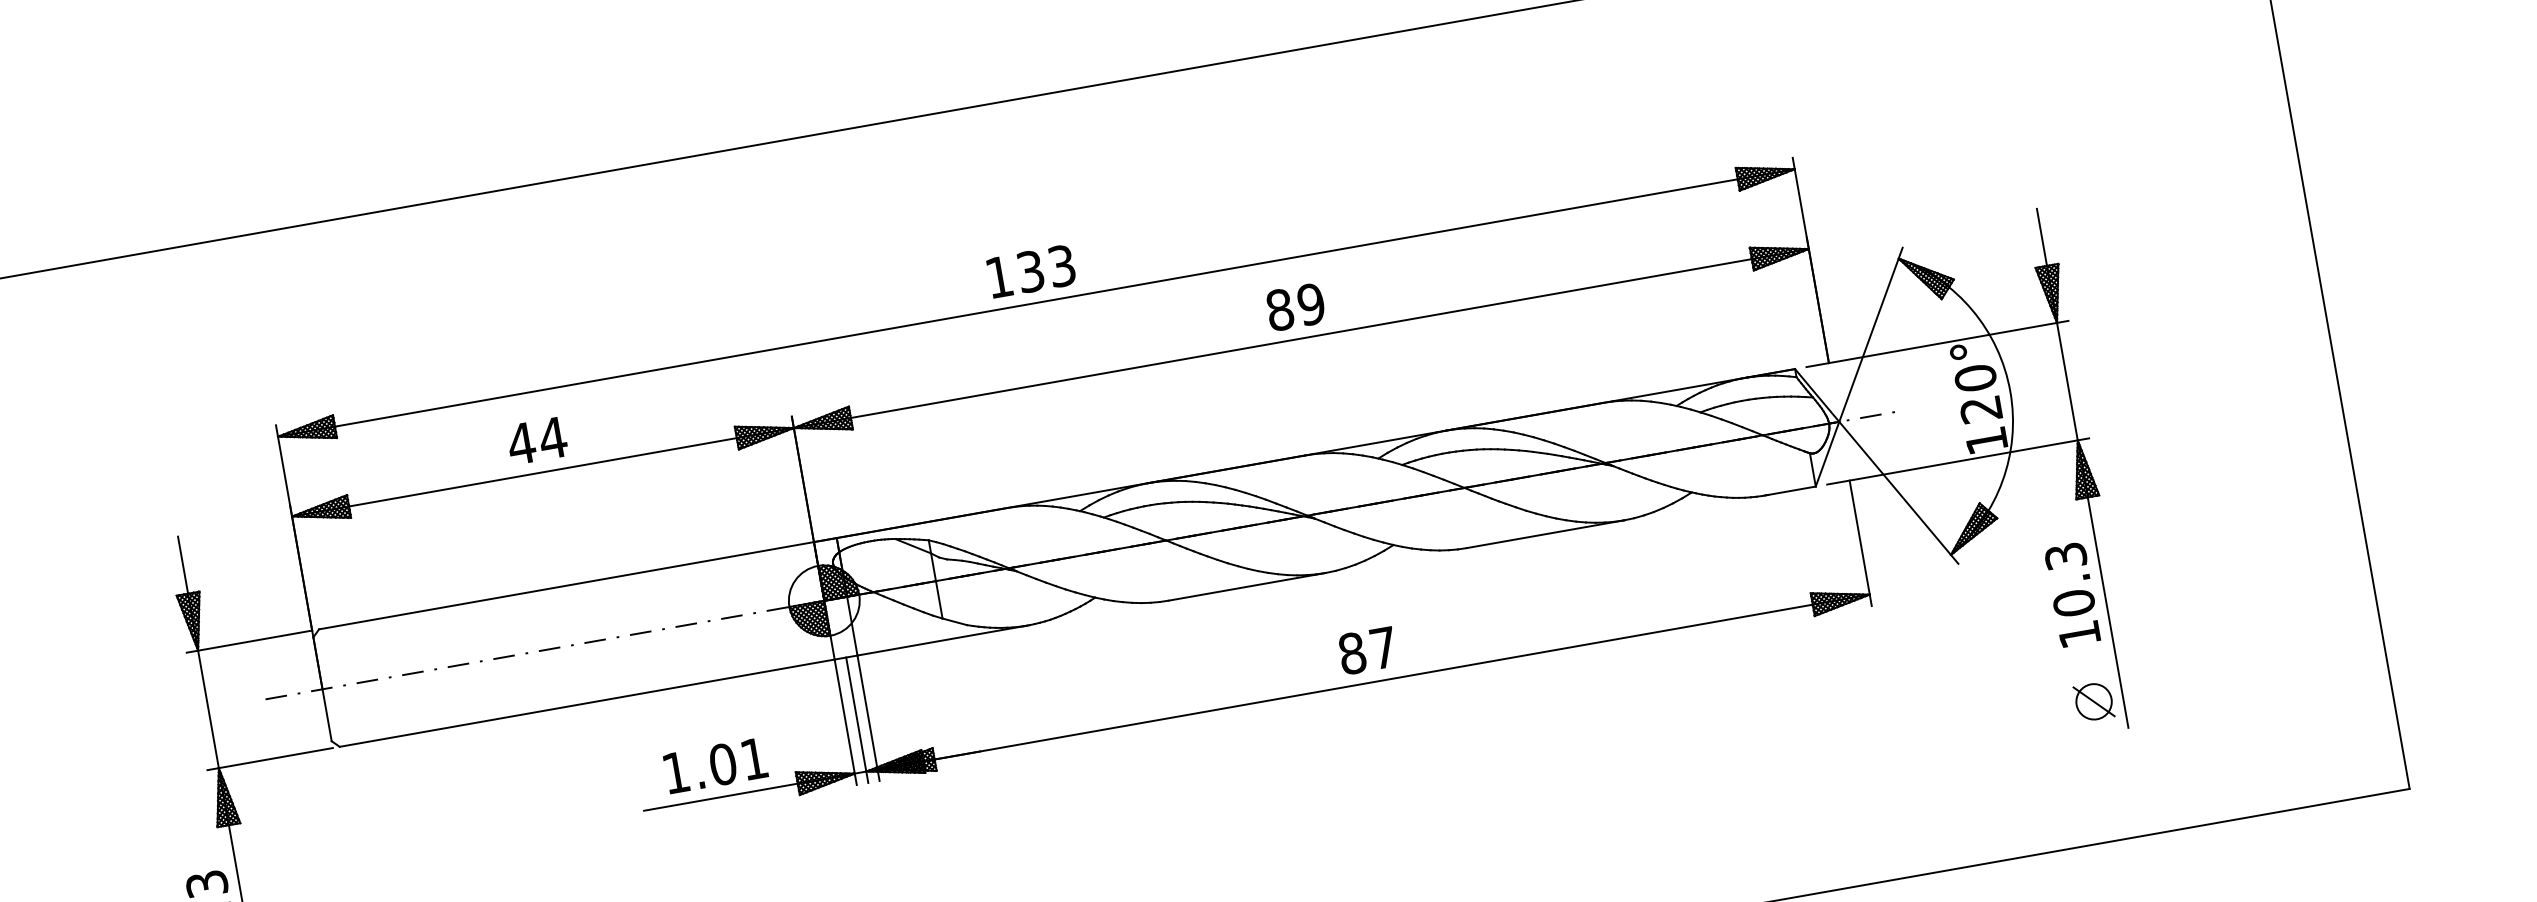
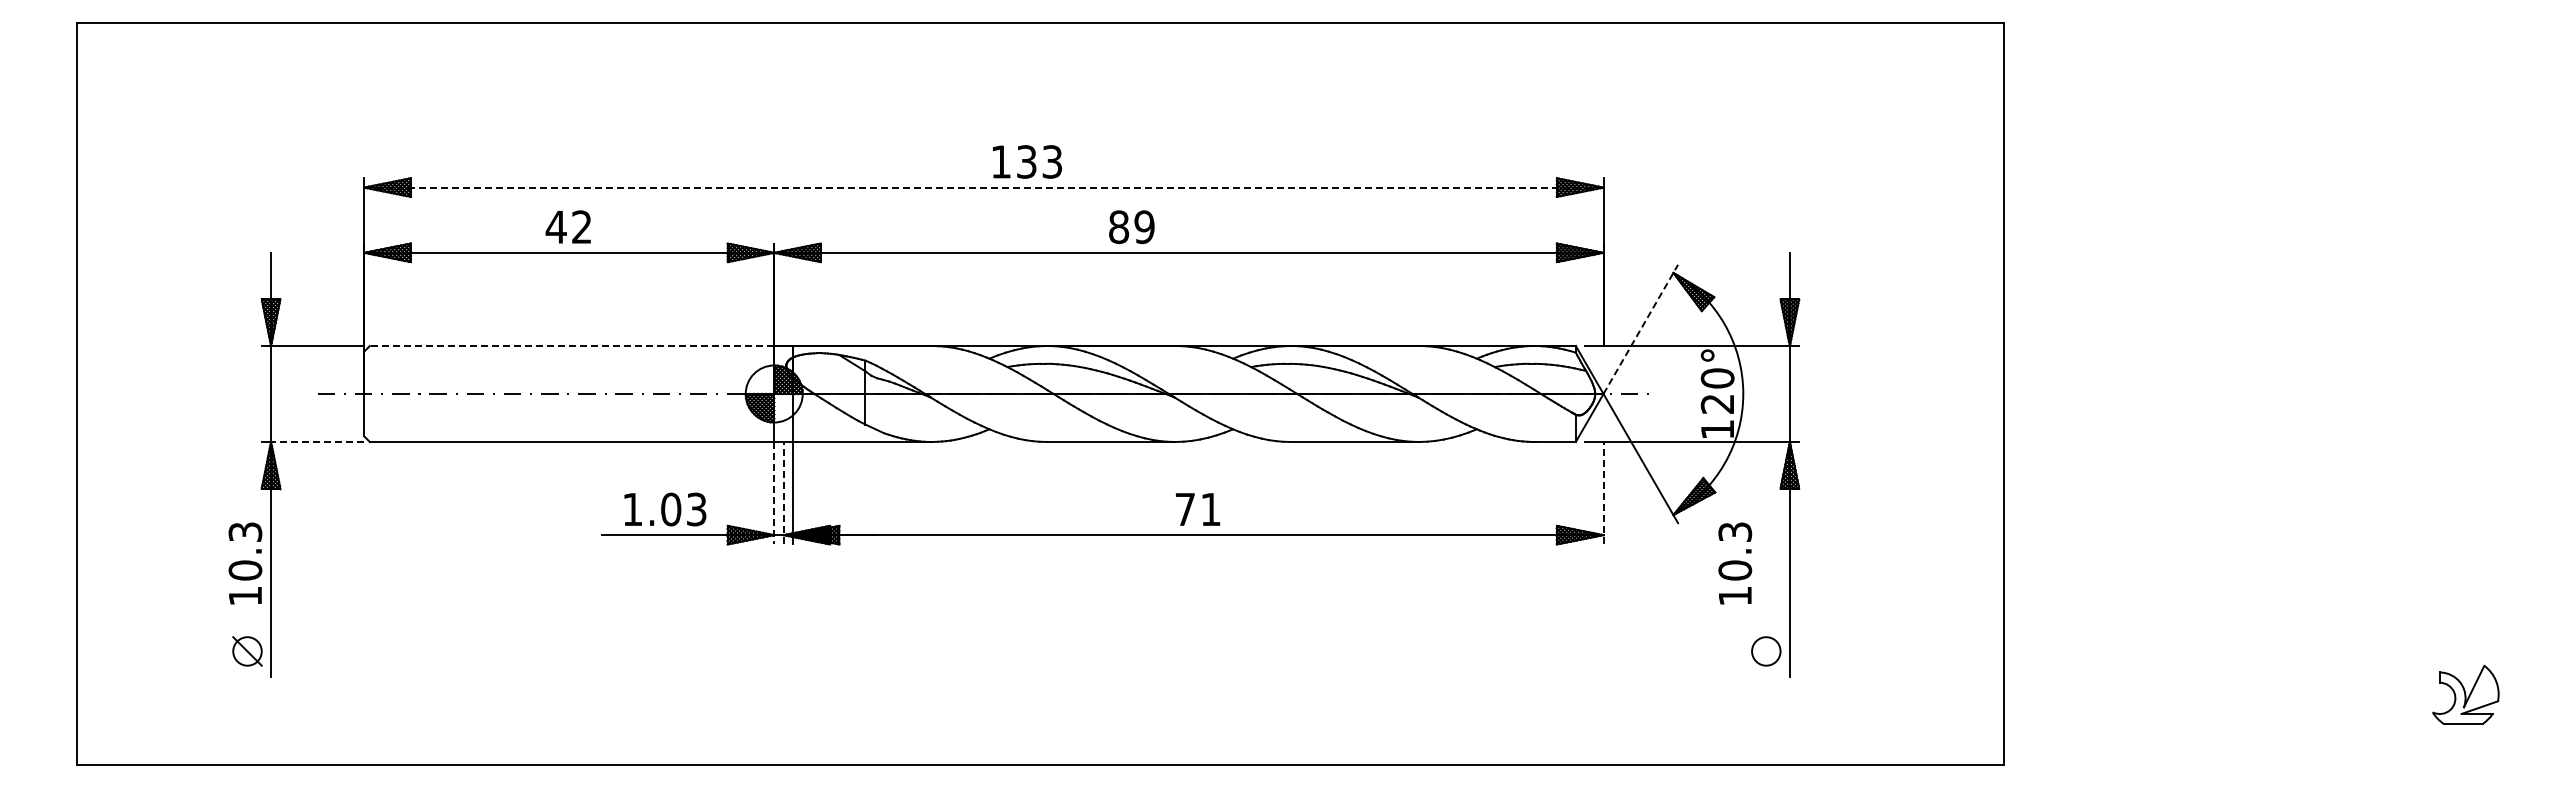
text: (1031, 270) -> (1027, 161), moved
line: (1035, 302) -> (983, 187), solid -> dashed
text: (1295, 307) -> (1131, 227), moved
line: (1870, 334) -> (1640, 329), solid -> dashed
text: (552, 437) -> (581, 226), 44 -> 42
line: (1860, 542) -> (1603, 492), solid -> dashed
line: (565, 586) -> (571, 346), solid -> dashed
text: (2072, 594) -> (1735, 563), moved
text: (1367, 650) -> (1197, 509), 87 -> 71
line: (2094, 701) -> (1766, 651), removed
line: (856, 719) -> (783, 492), solid -> dashed
line: (846, 722) -> (774, 493), solid -> dashed
line: (275, 757) -> (317, 441), solid -> dashed
text: (754, 758) -> (696, 509), 1.01 -> 1.03

